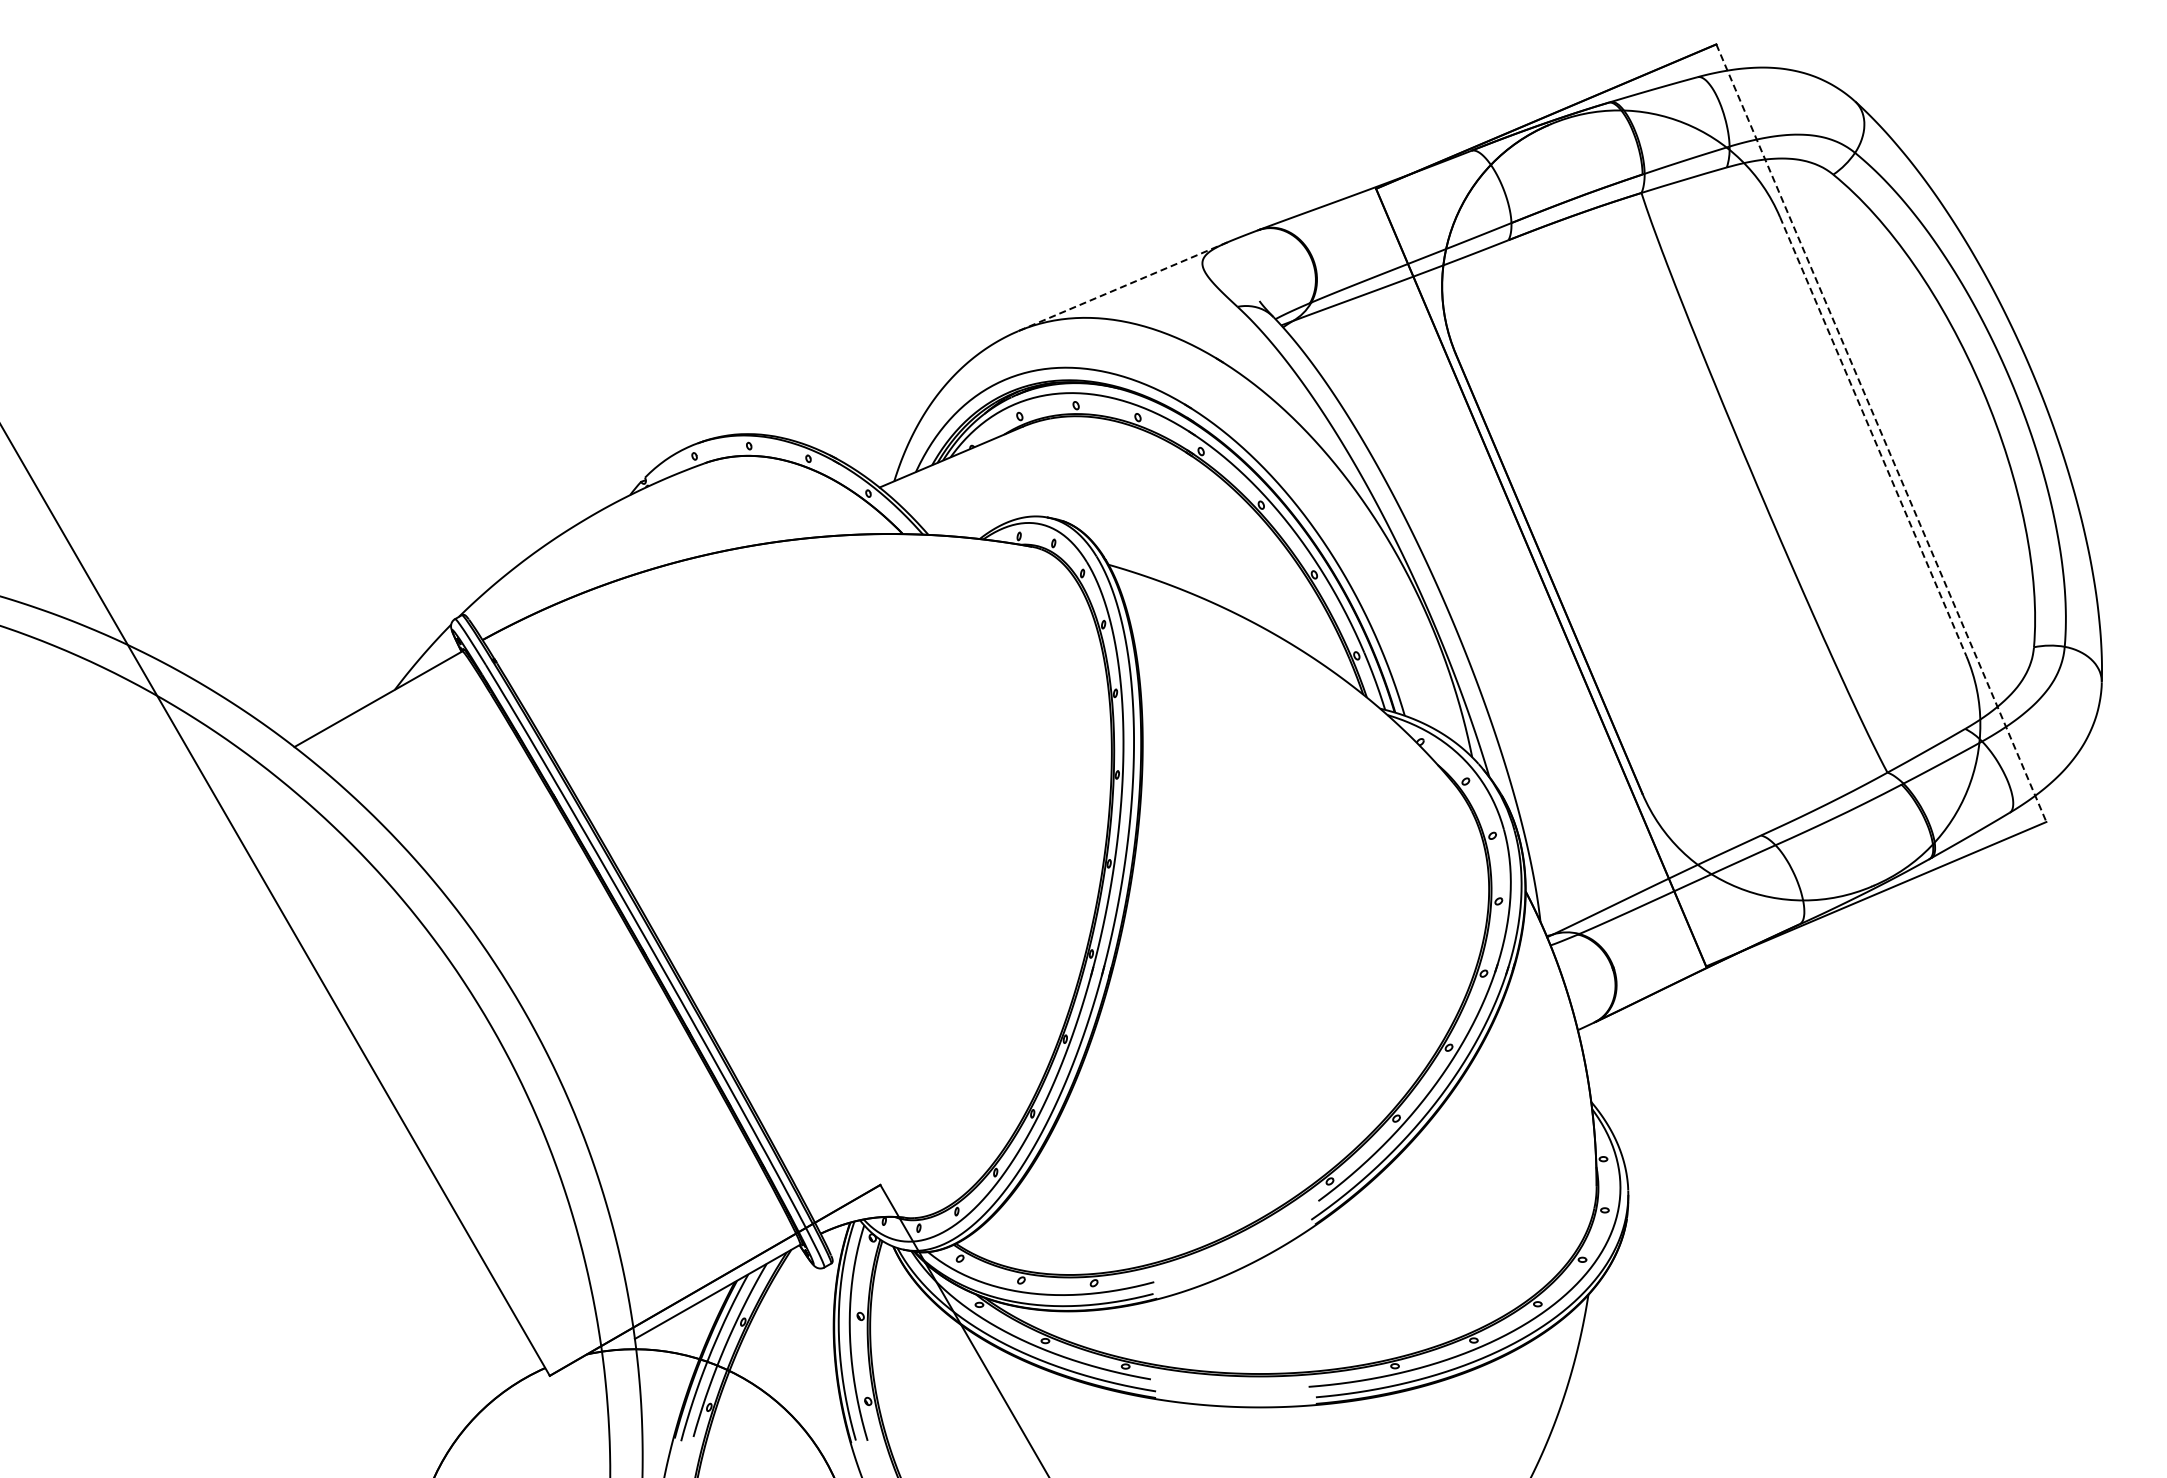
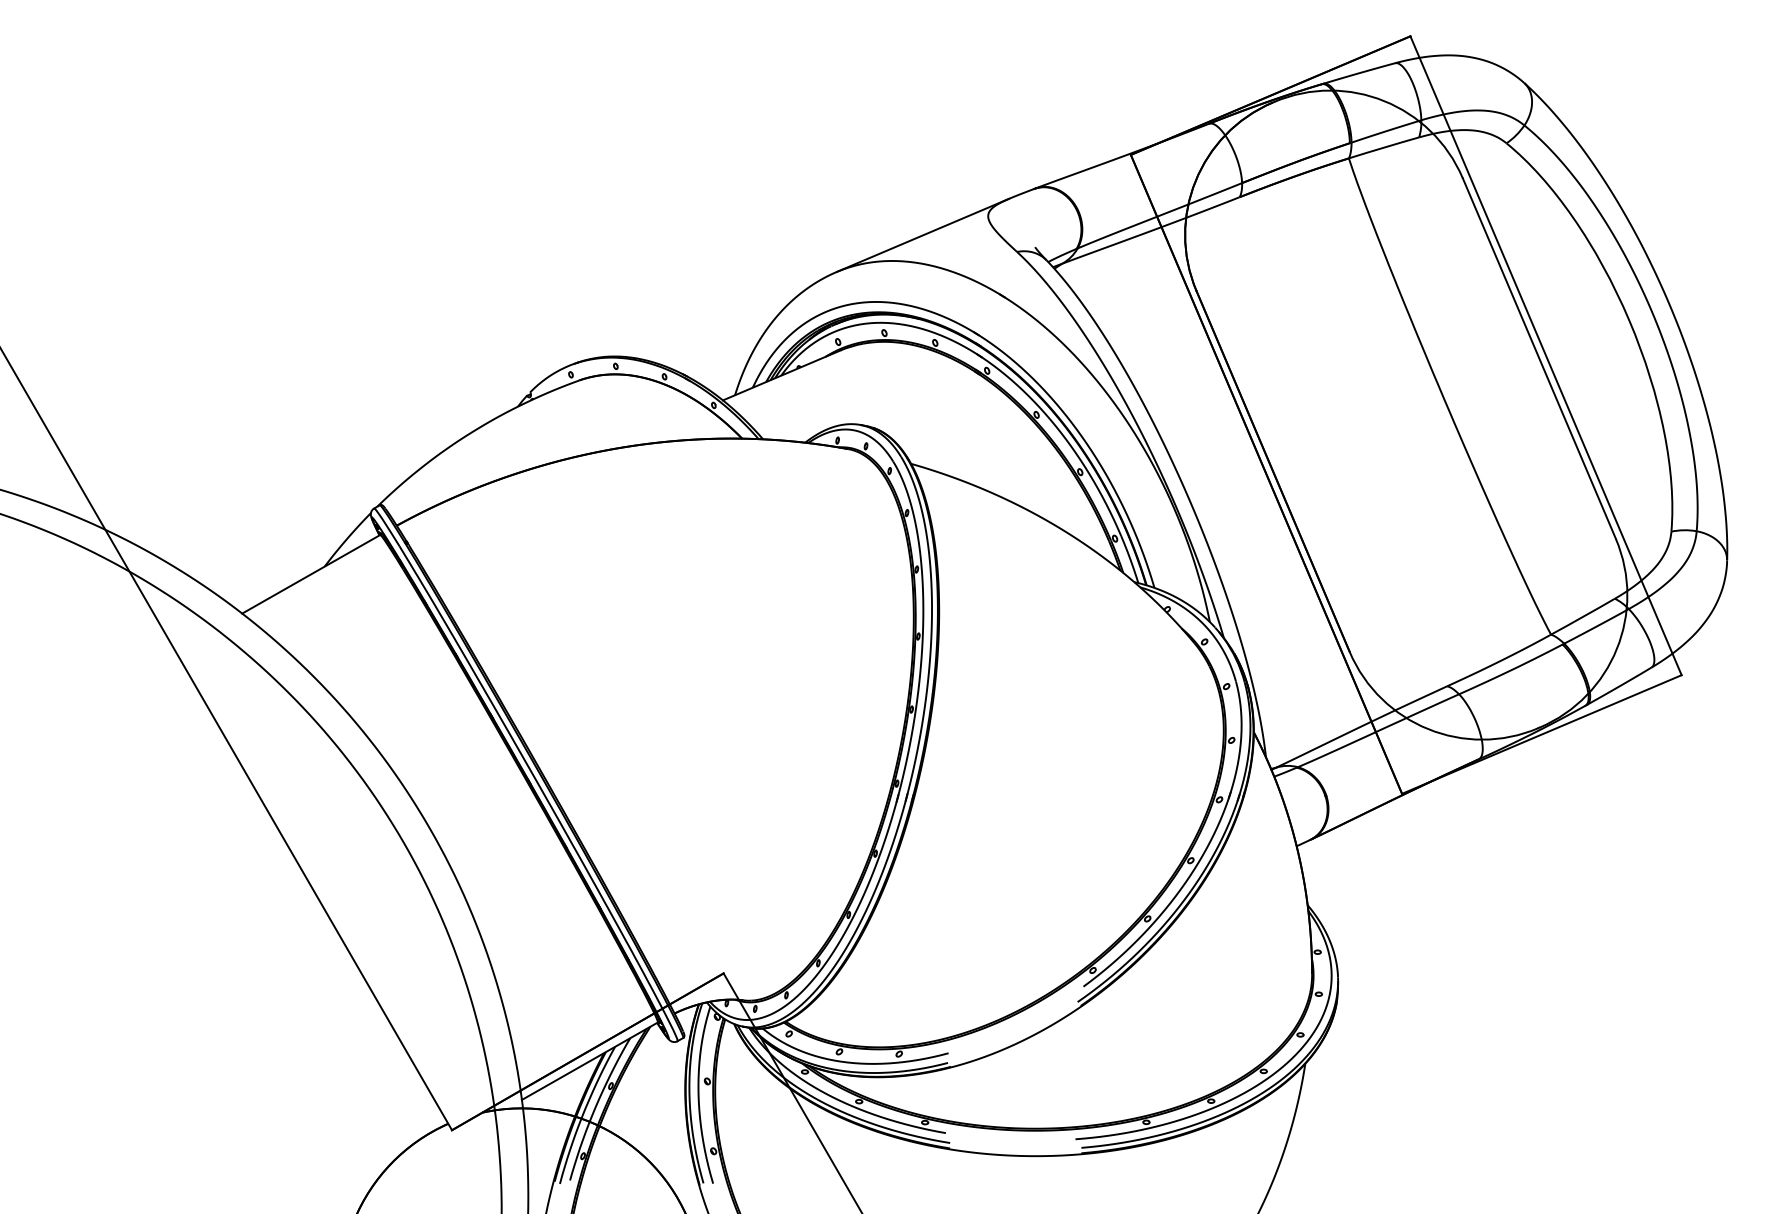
line: (1123, 286) -> (923, 235), dashed -> solid
line: (1881, 433) -> (1546, 356), dashed -> solid
line: (1873, 437) -> (1539, 359), dashed -> solid

